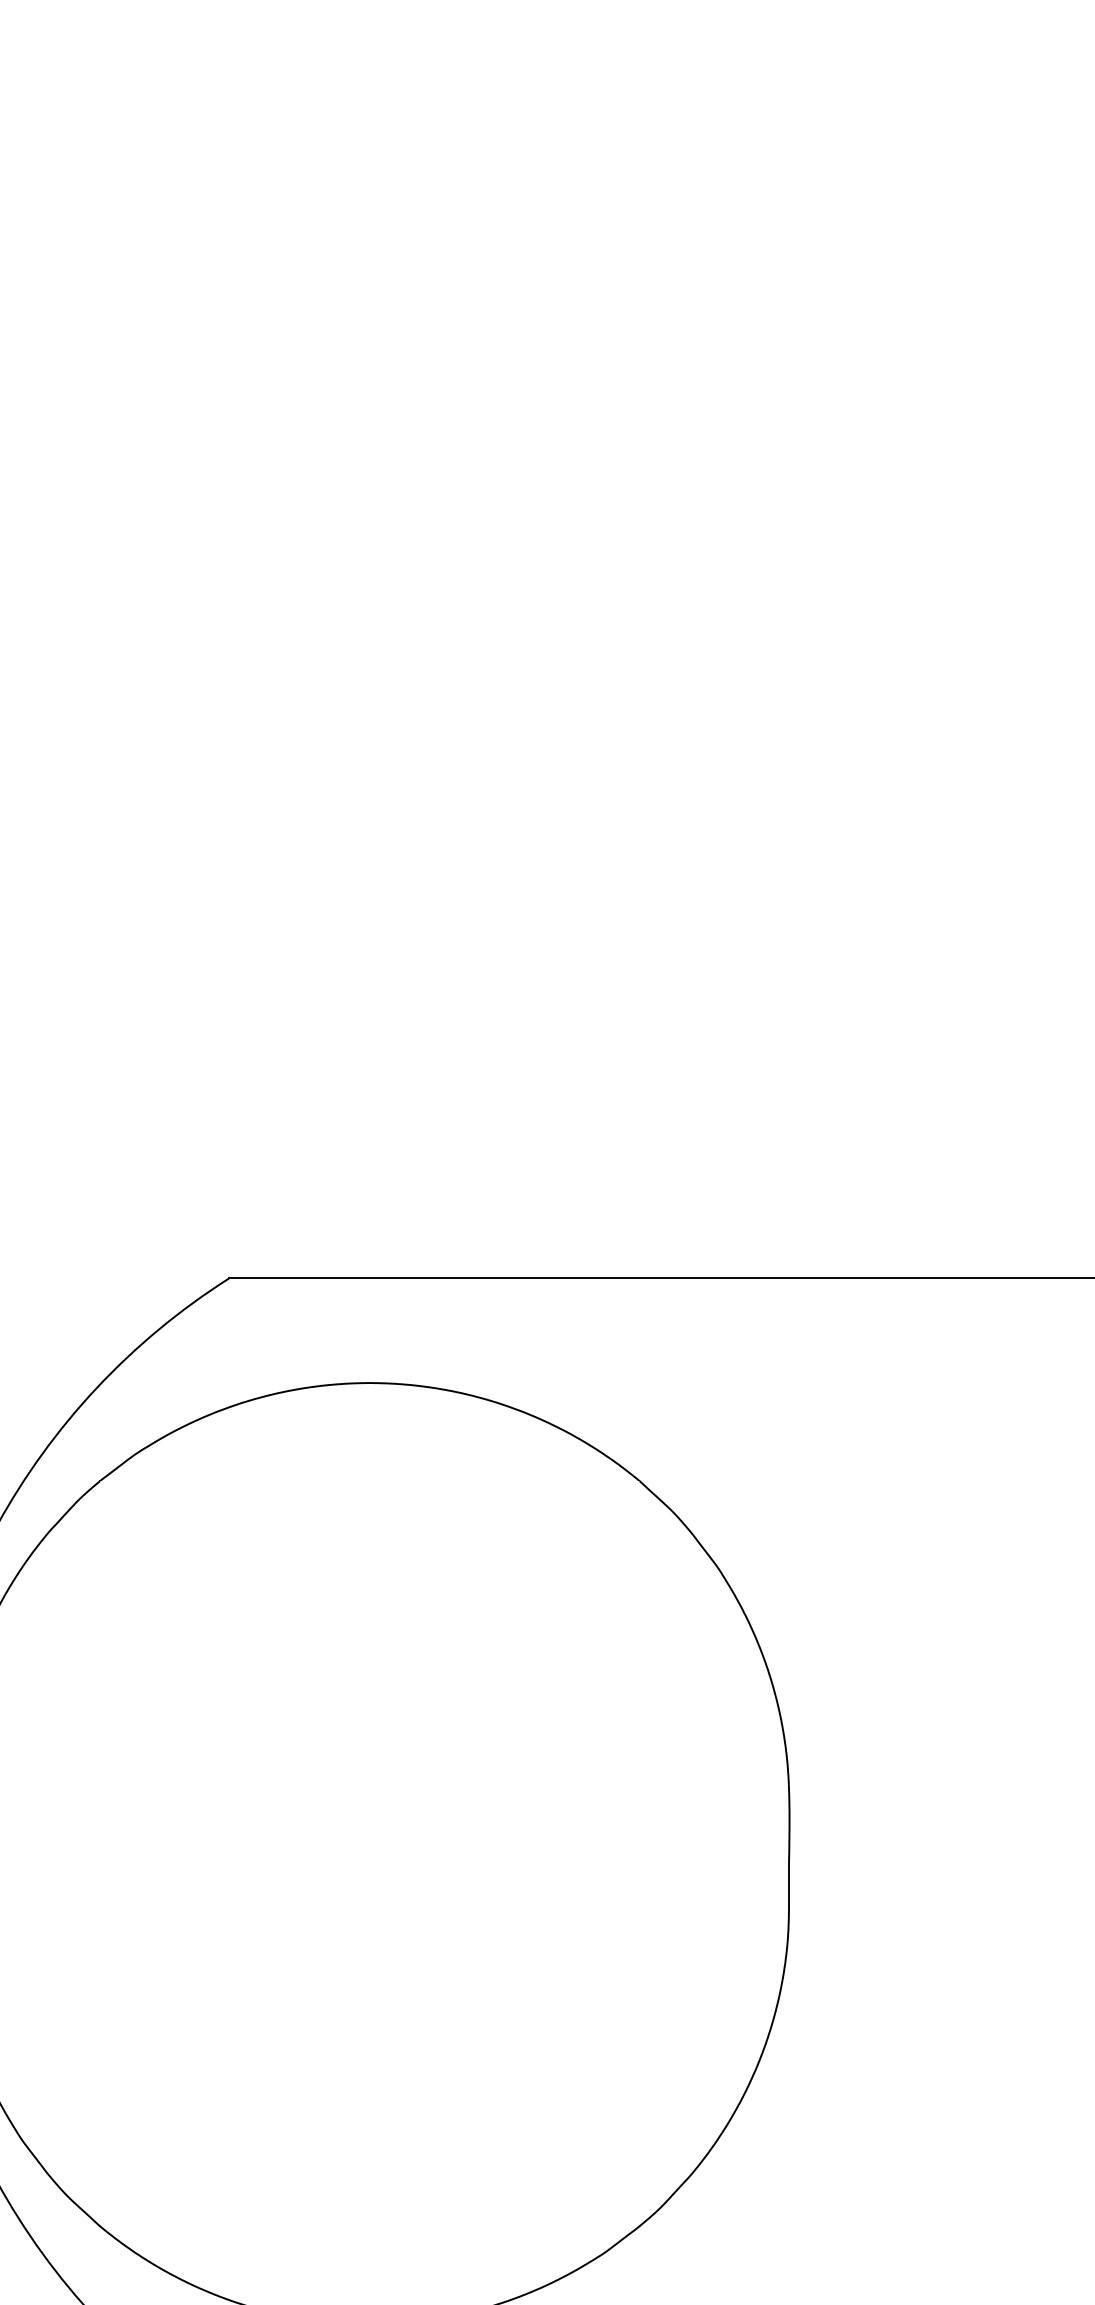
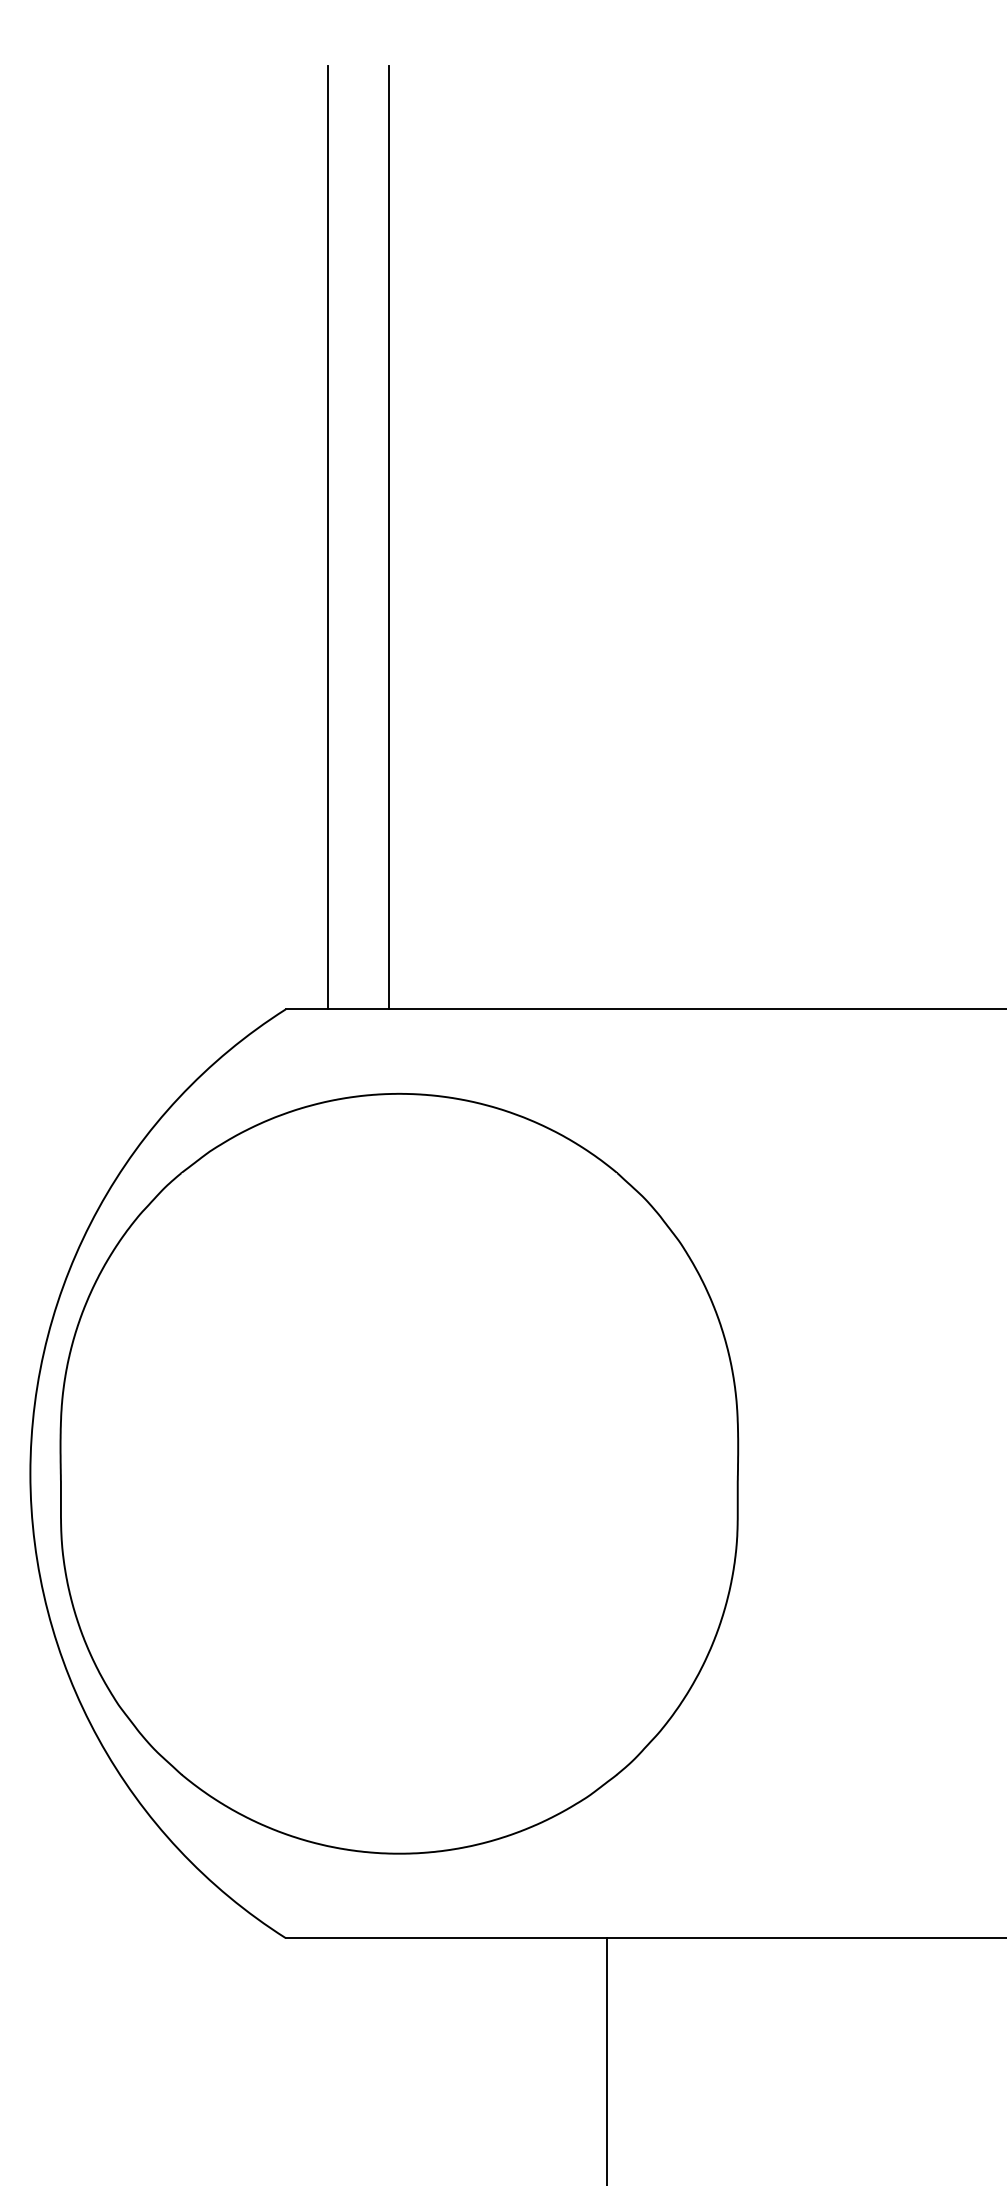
line: (282, 693) -> (328, 537), added
line: (356, 693) -> (388, 537), added

